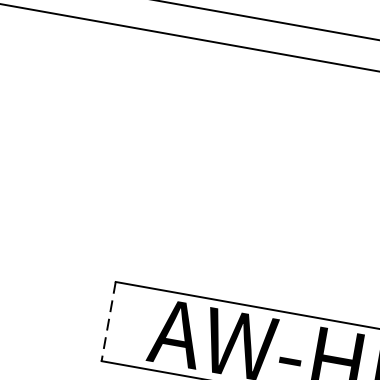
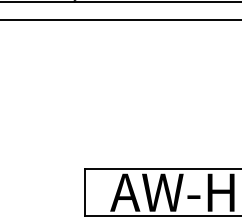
line: (108, 321) -> (84, 192), dashed -> solid

